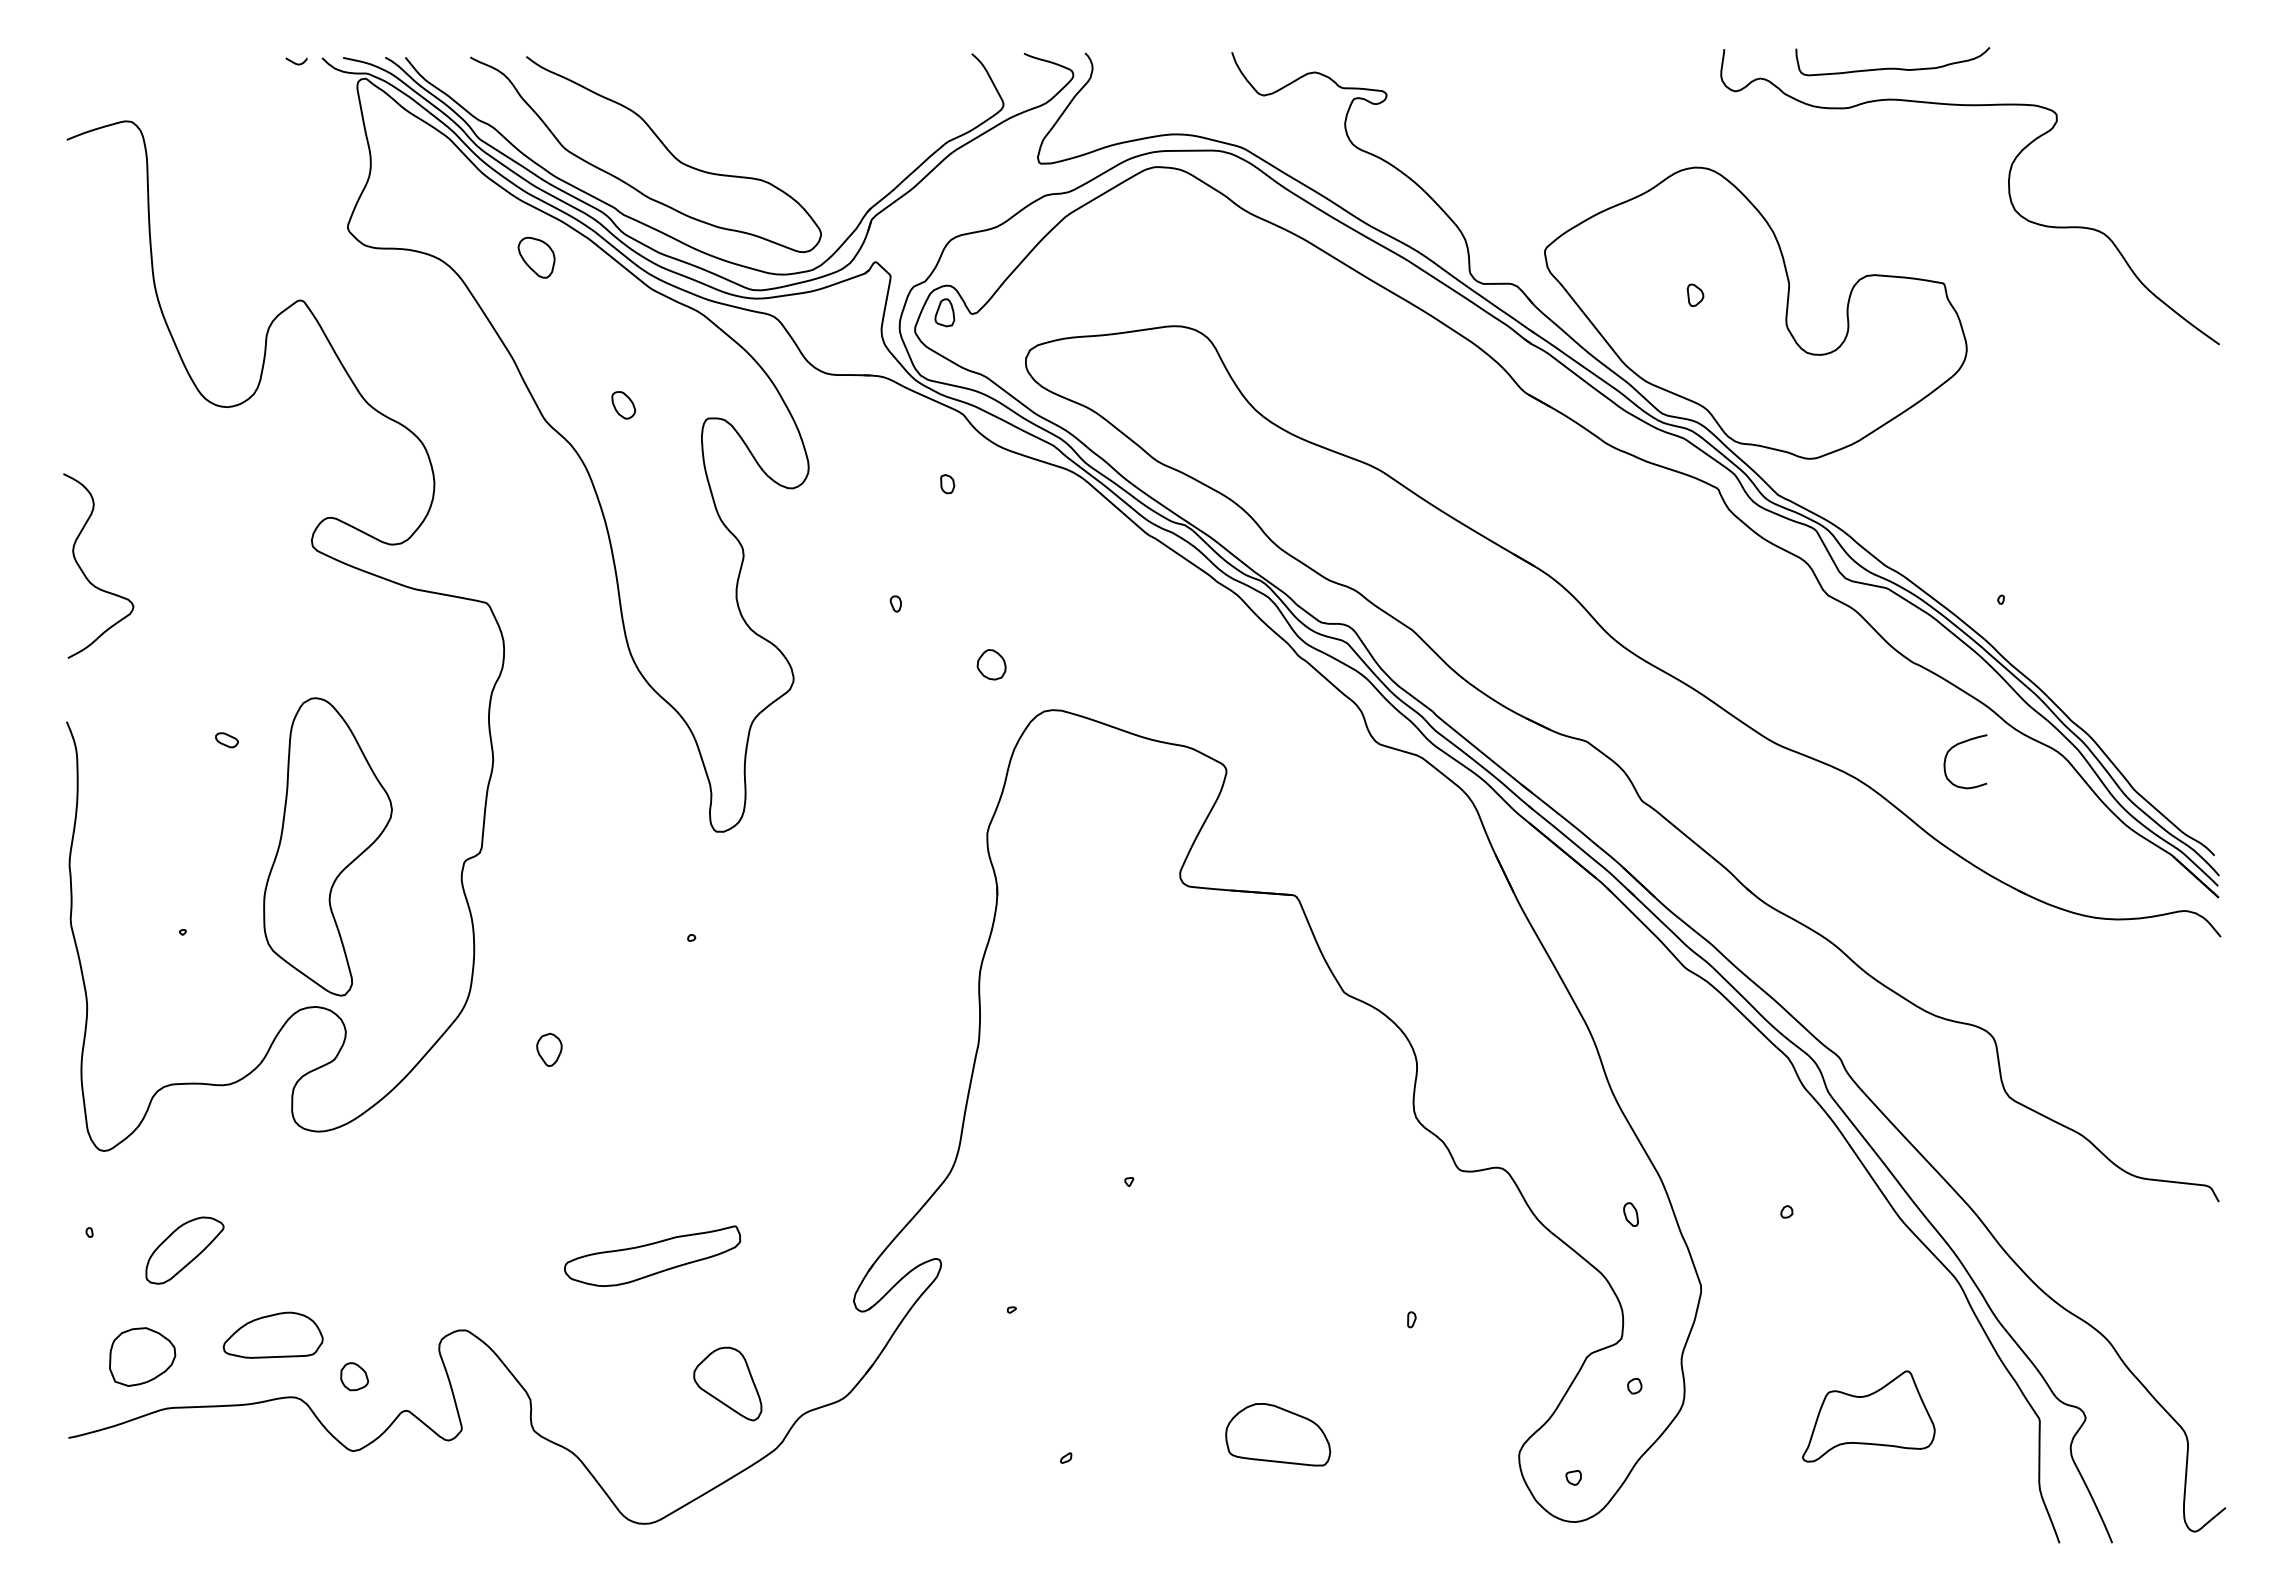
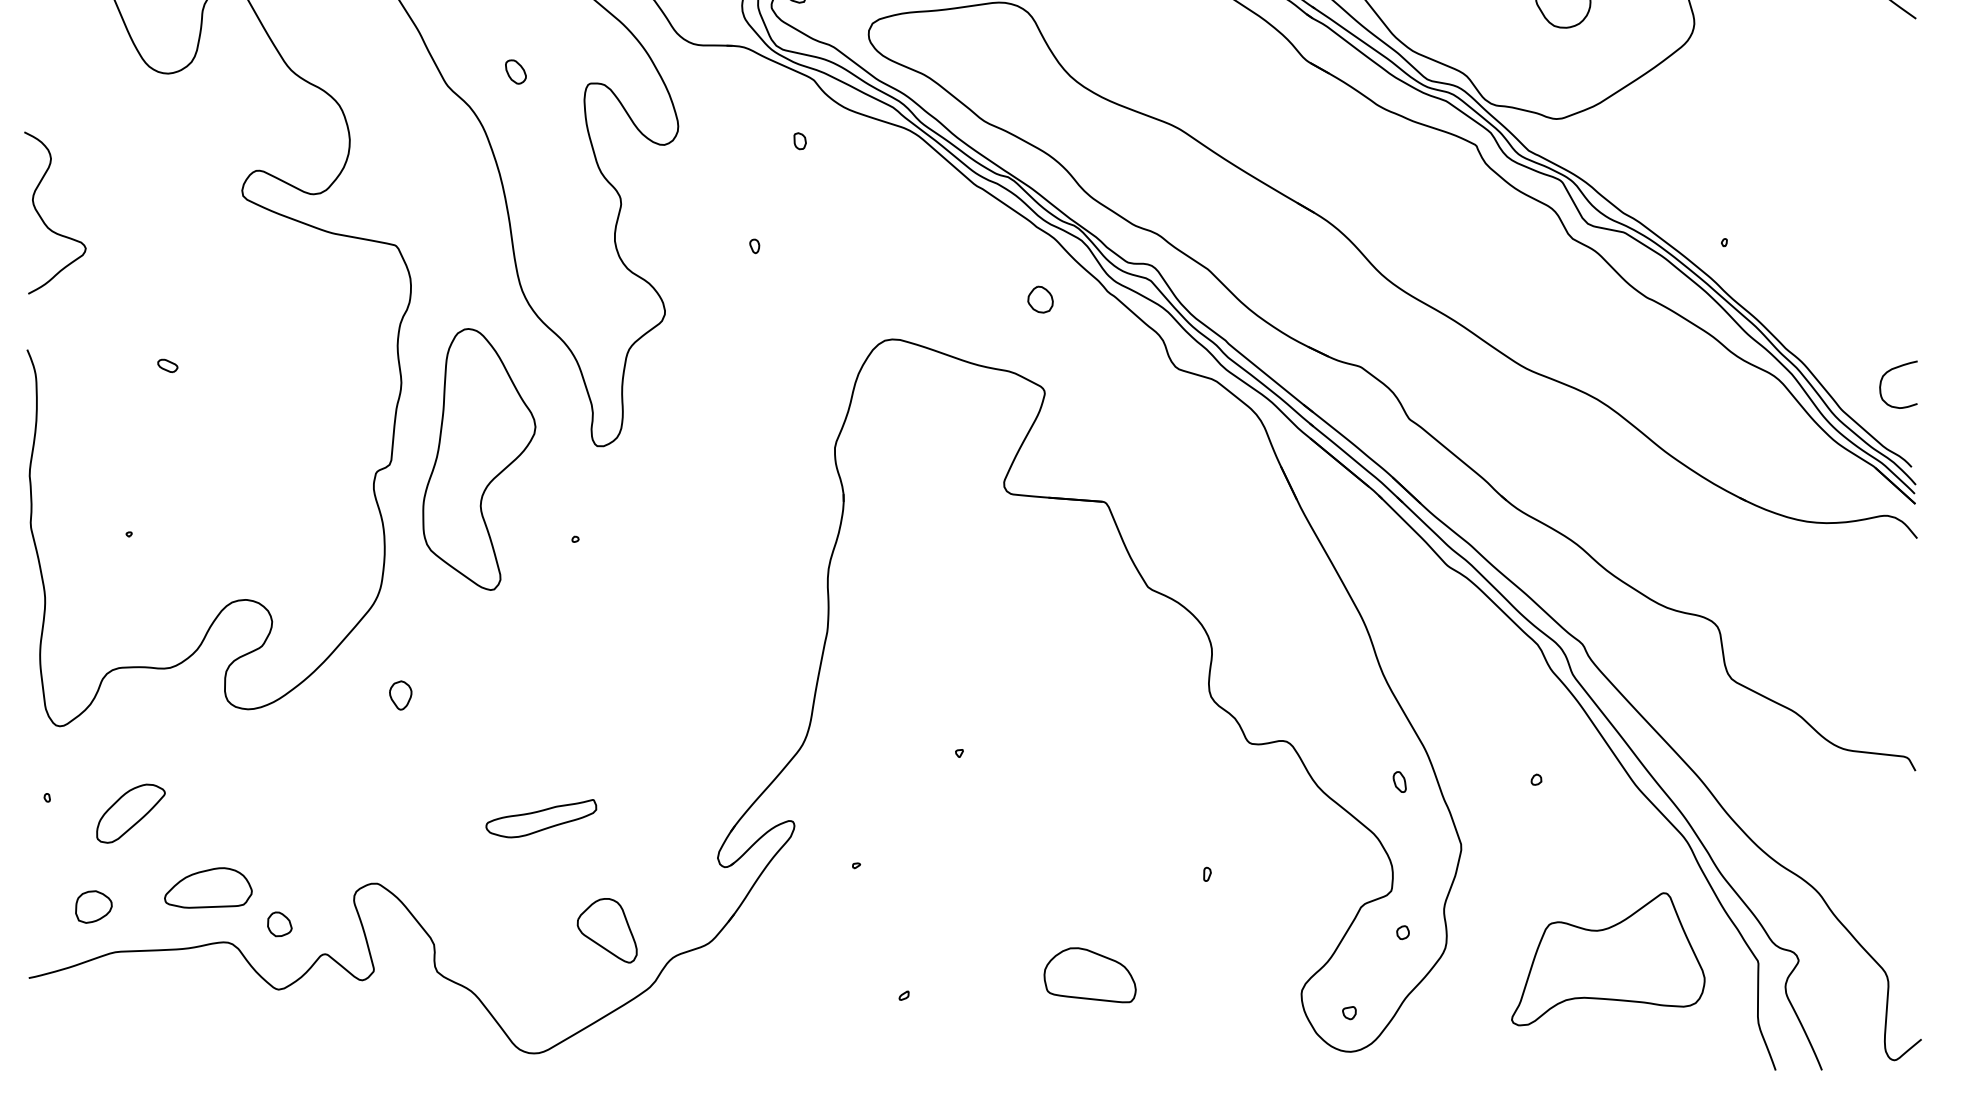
part: (991, 664) -> (1040, 299), moved
curve: (1960, 744) -> (1894, 369), moved
part: (327, 846) -> (478, 459), moved
part: (549, 1049) -> (400, 695), moved
part: (652, 1256) -> (541, 818), size x0.71
part: (142, 1356) -> (93, 906), size x0.62
part: (1868, 1416) -> (1608, 959), size x1.67

